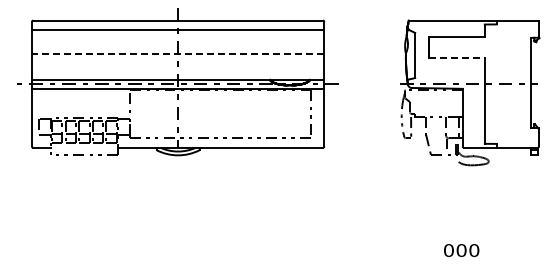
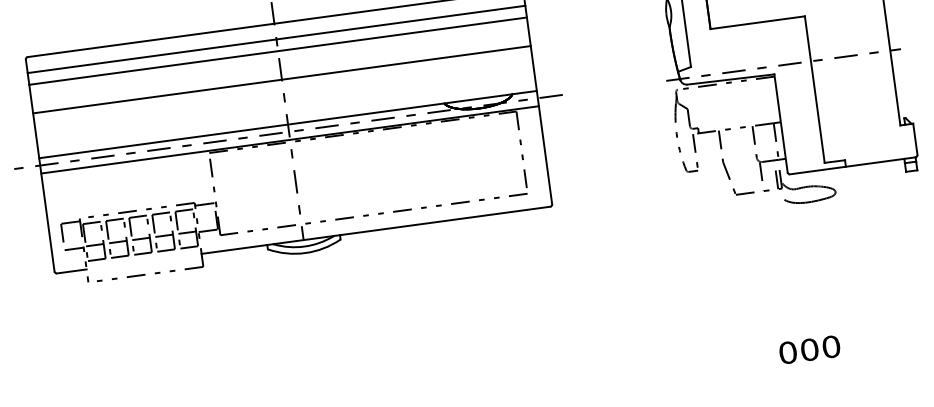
line: (177, 36) -> (276, 50), added
line: (177, 53) -> (280, 79), dashed -> solid
line: (457, 57) -> (758, 22), dashed -> solid

